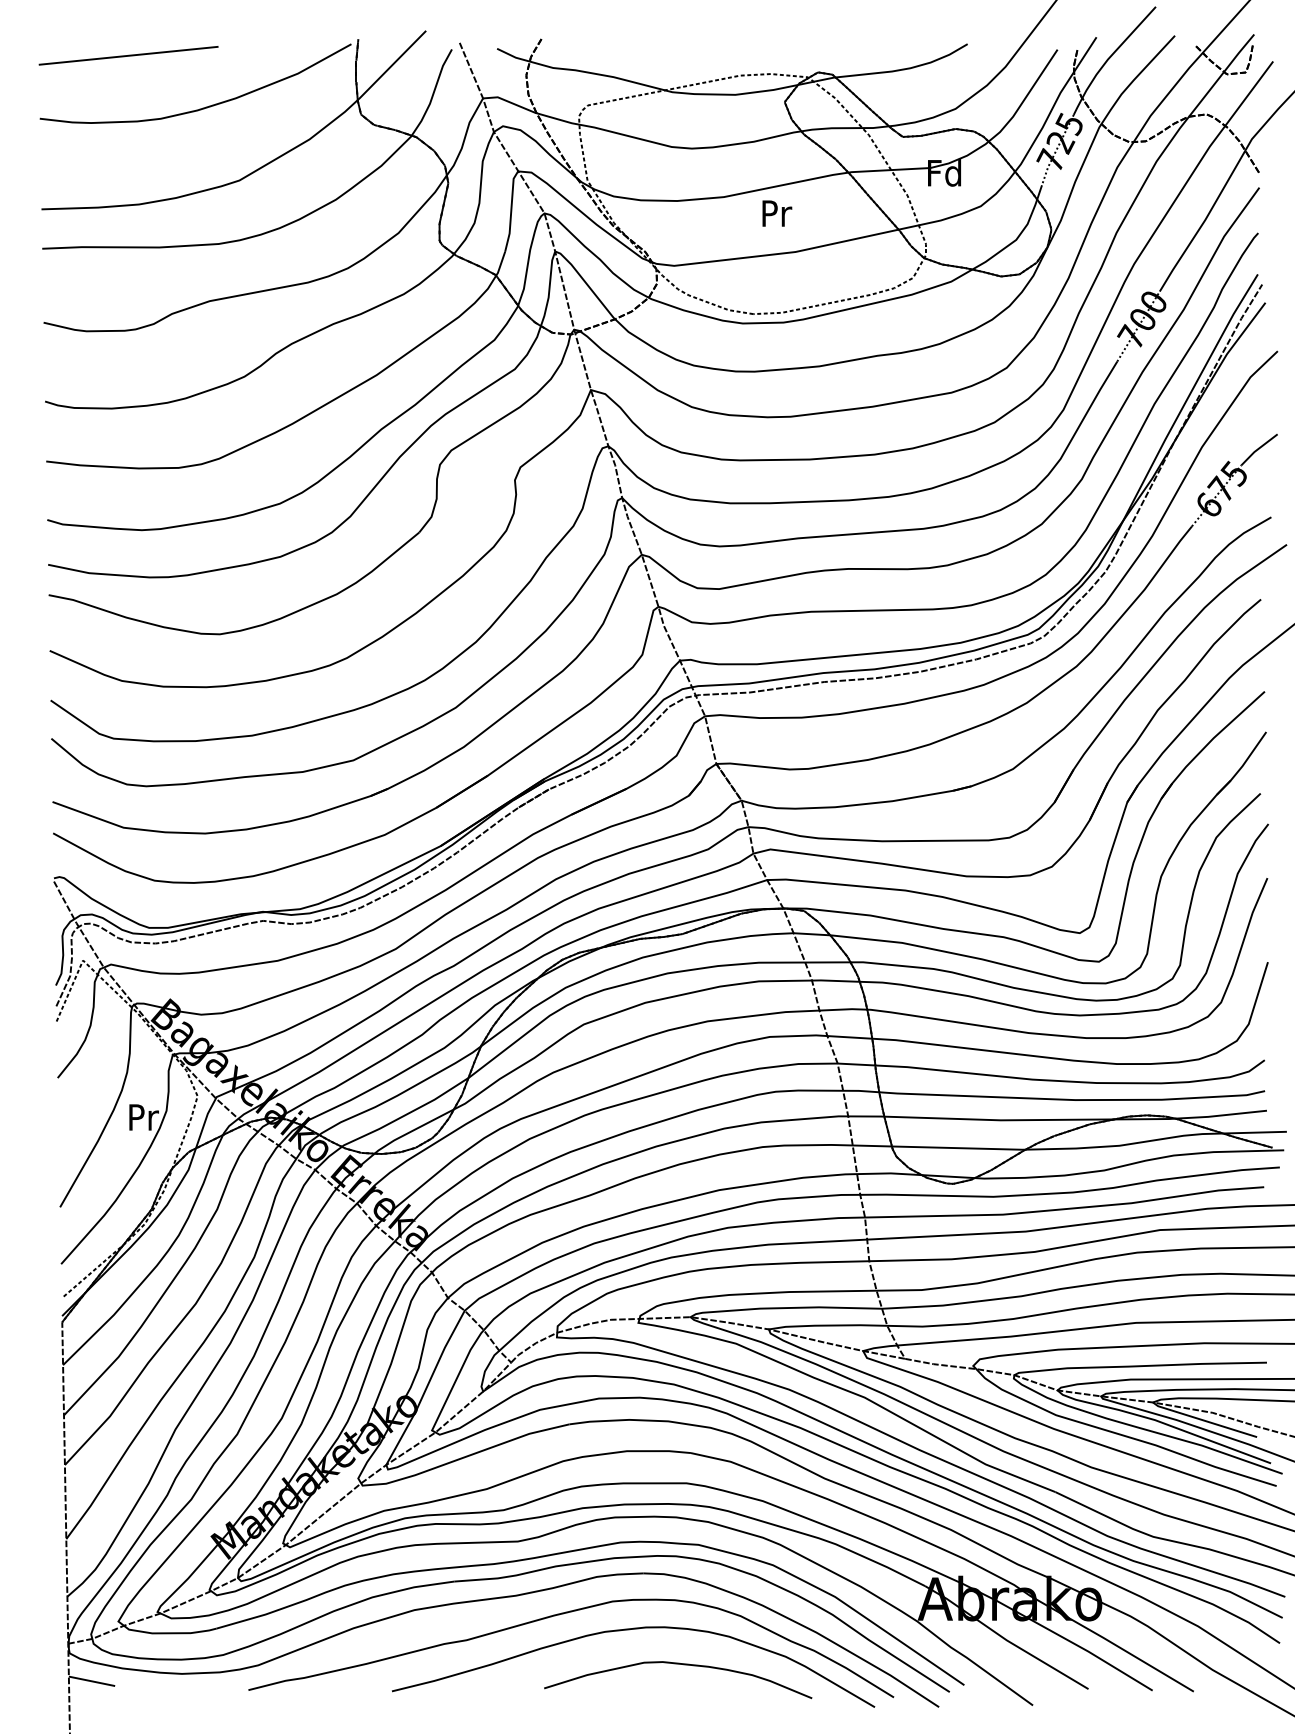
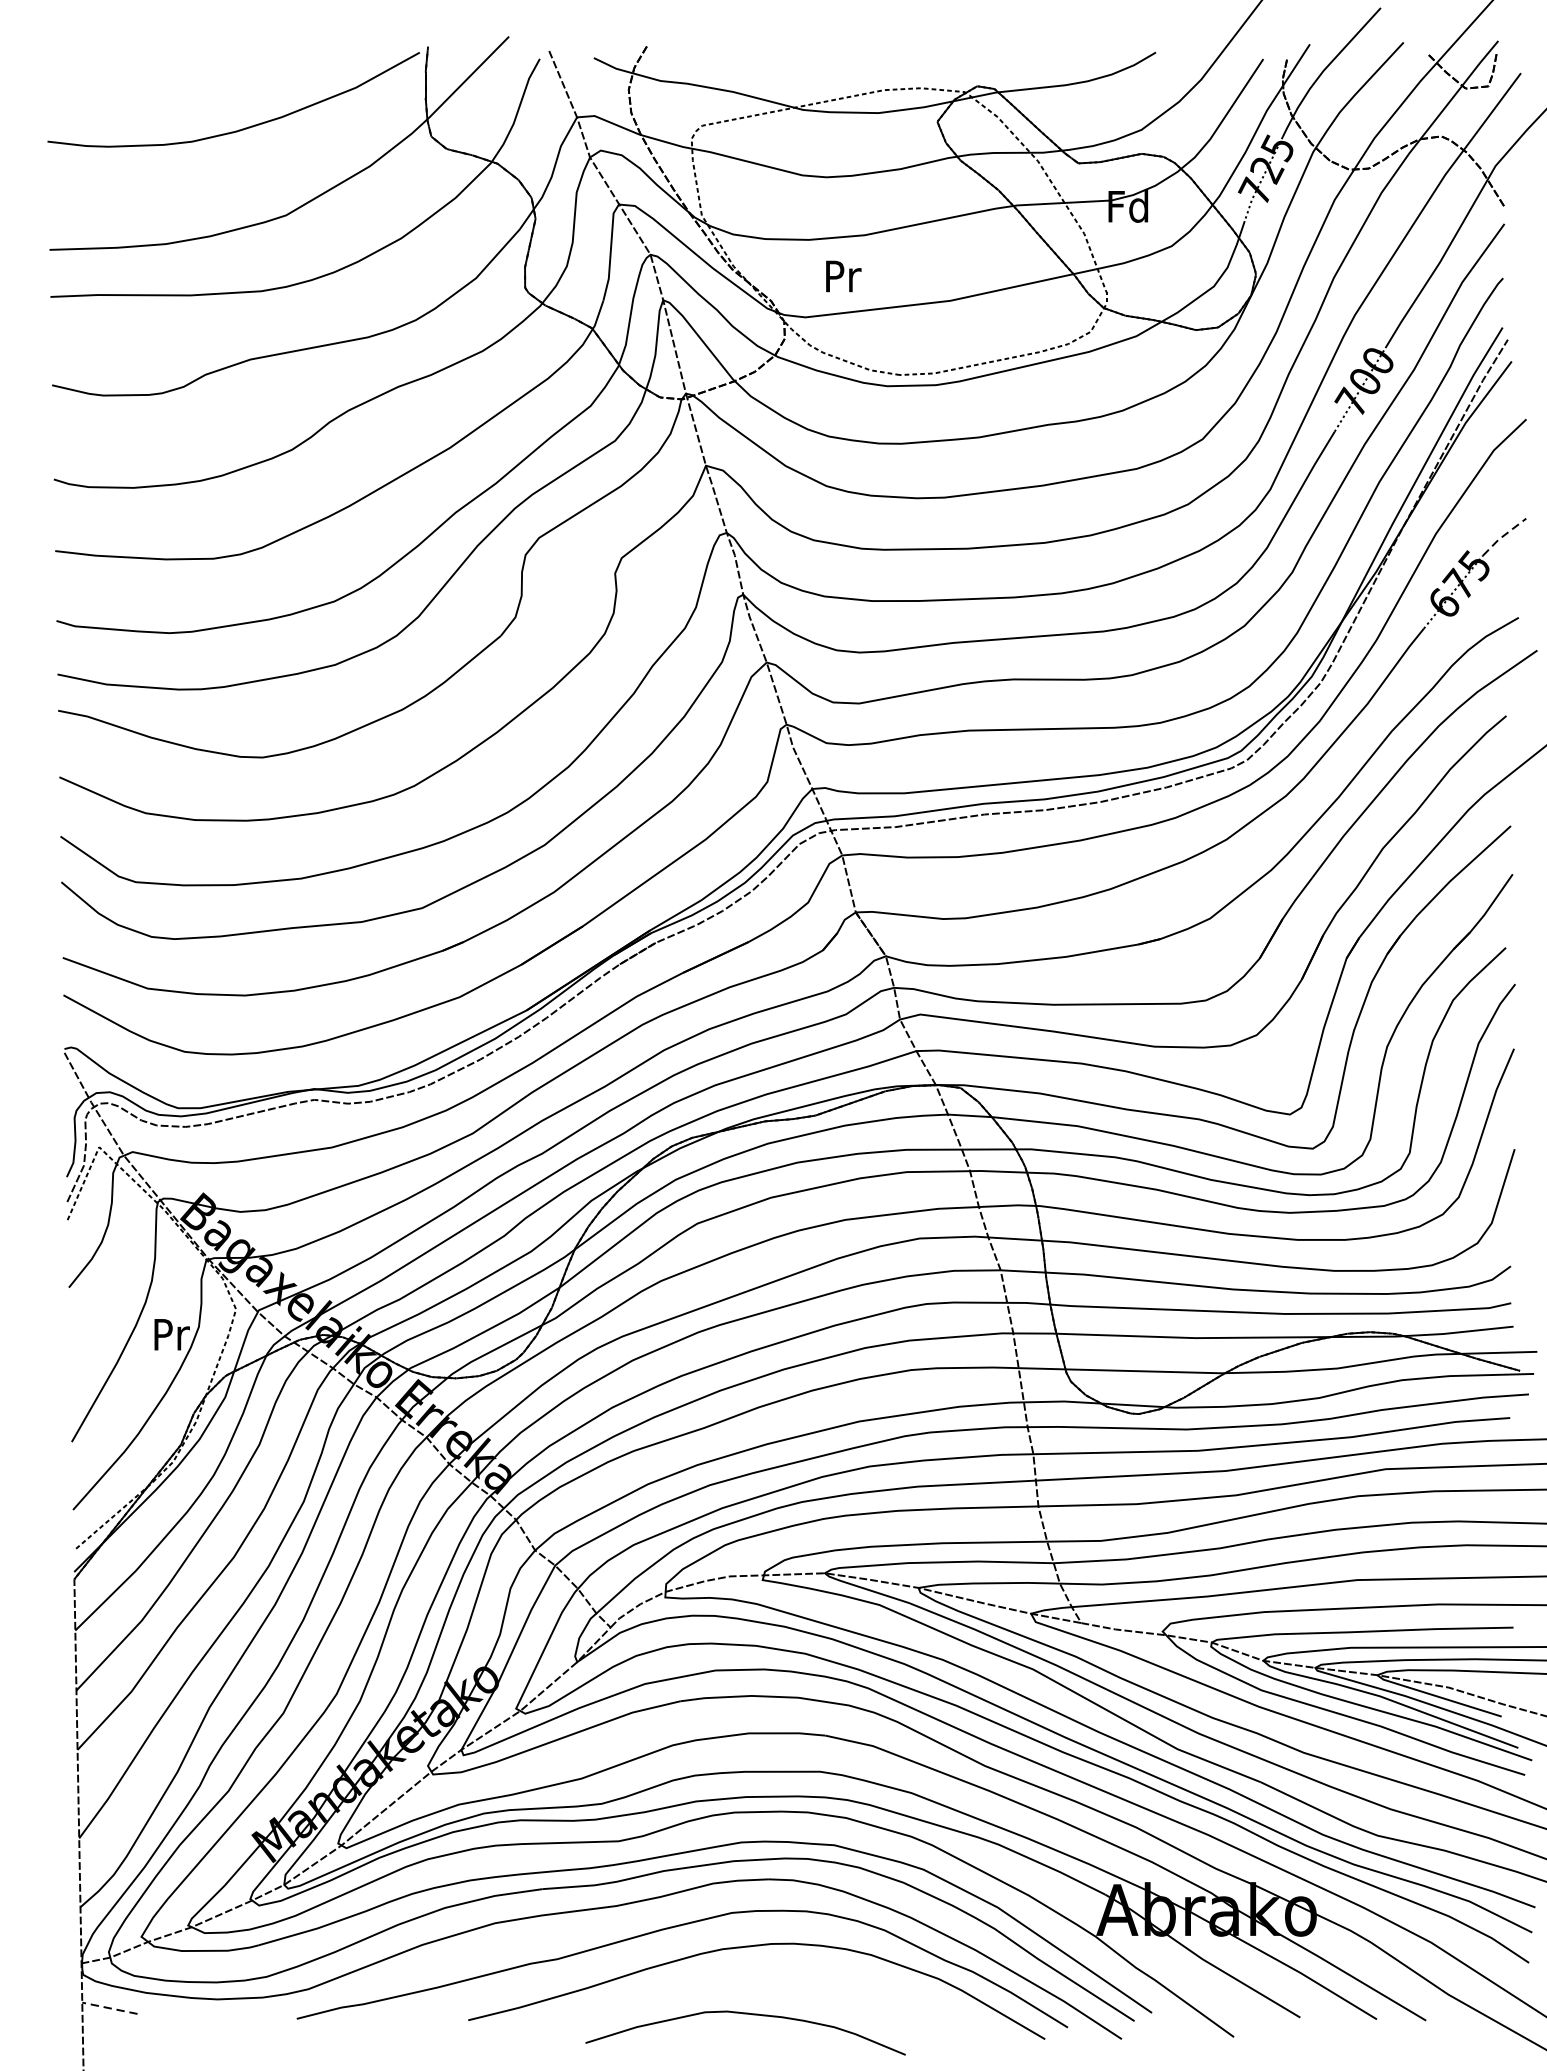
line: (128, 55) -> (153, 66), removed
text: (777, 213) -> (843, 276), moved
line: (1258, 449) -> (1503, 536), solid -> dashed
curve: (683, 1665) -> (751, 2015), moved
line: (92, 1681) -> (110, 2008), solid -> dashed

